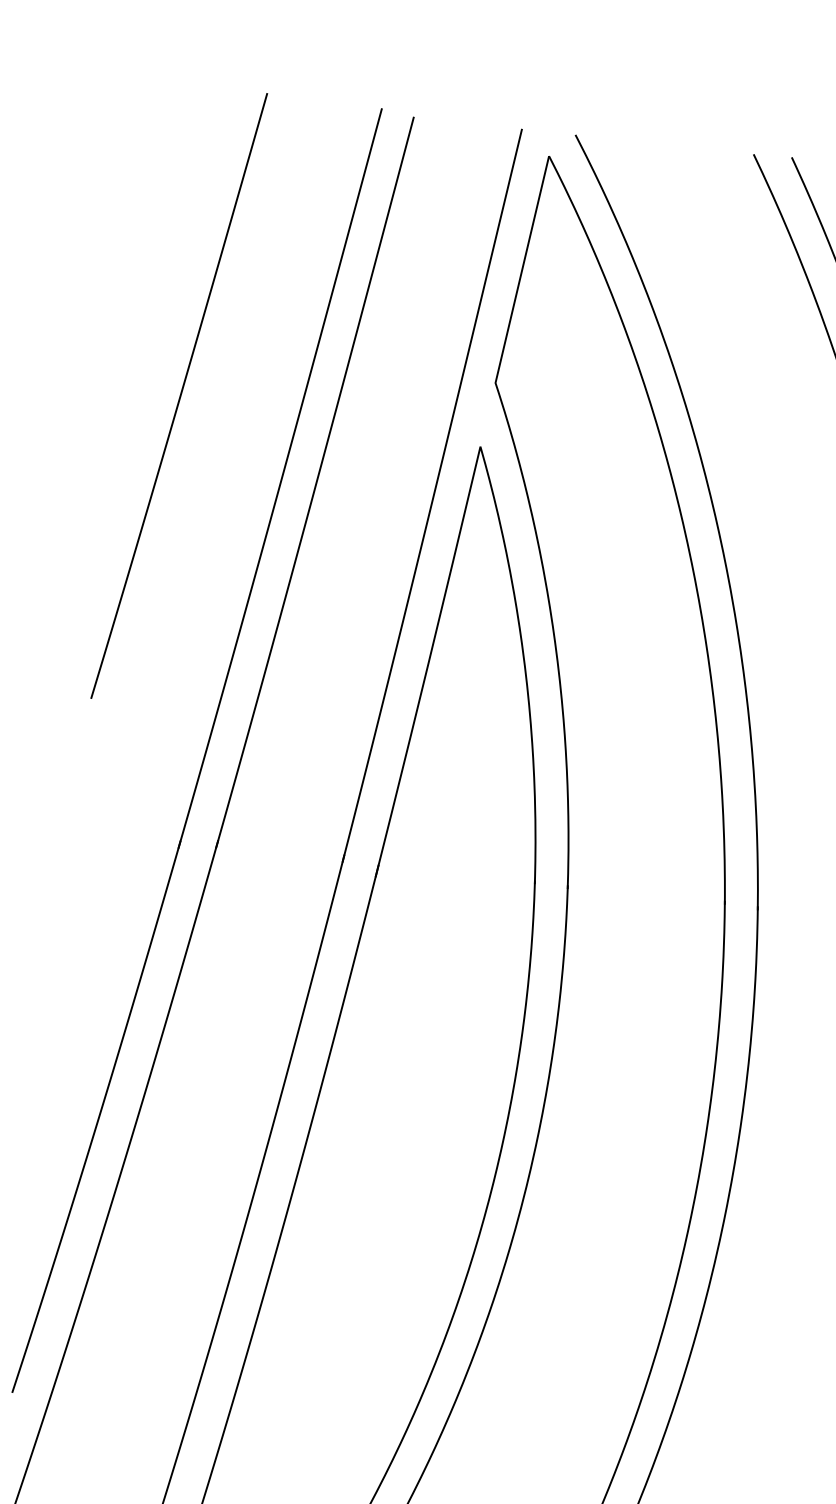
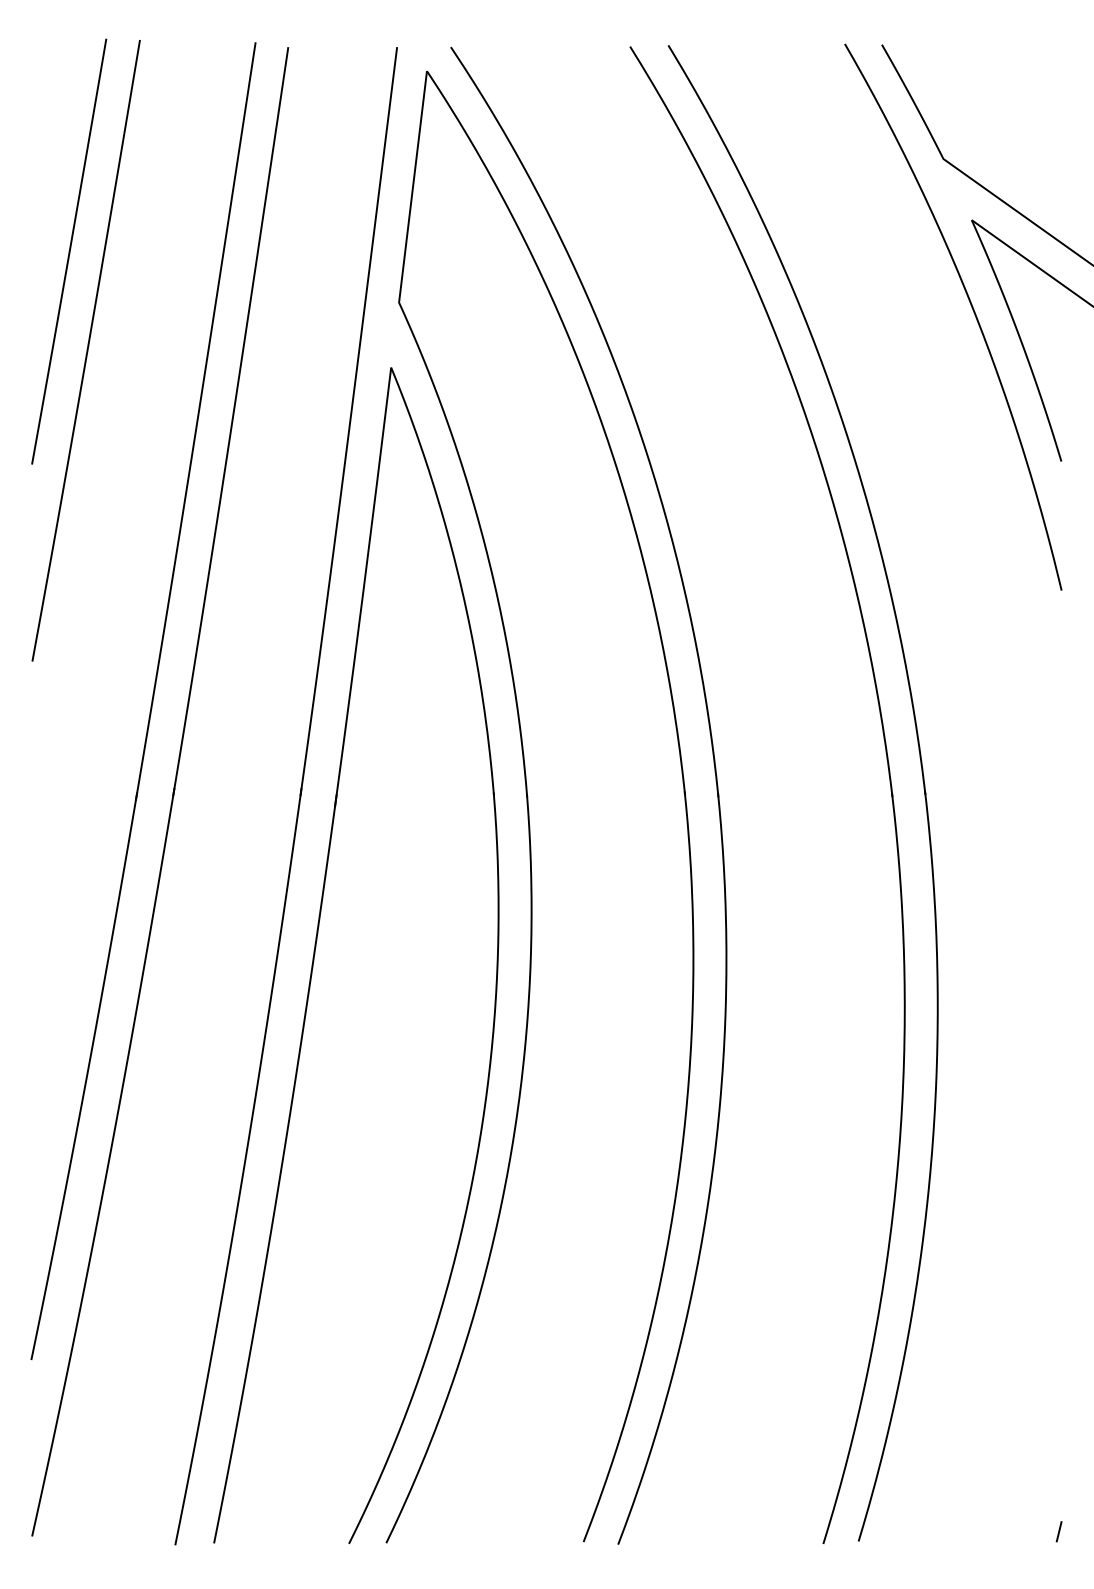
line: (173, 295) -> (69, 251), added

